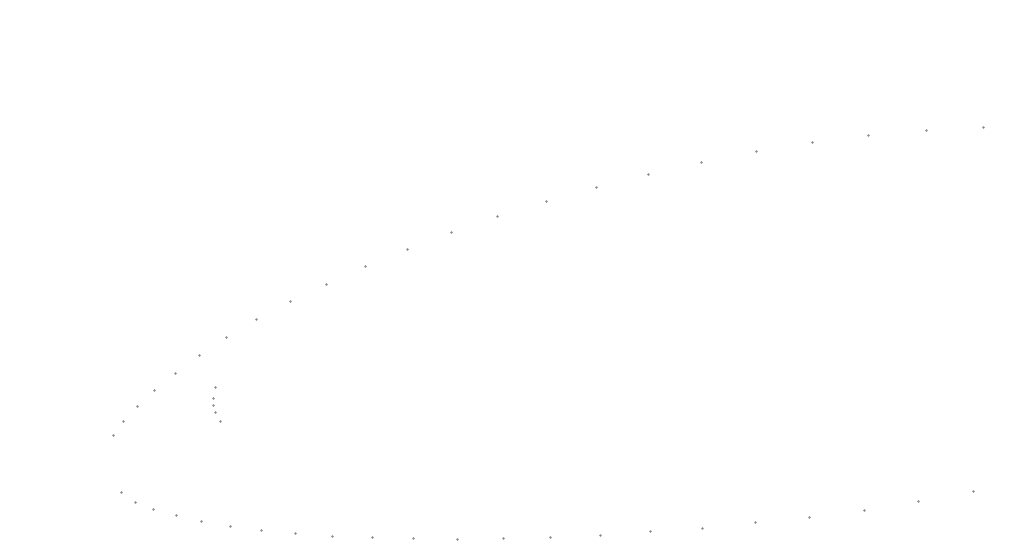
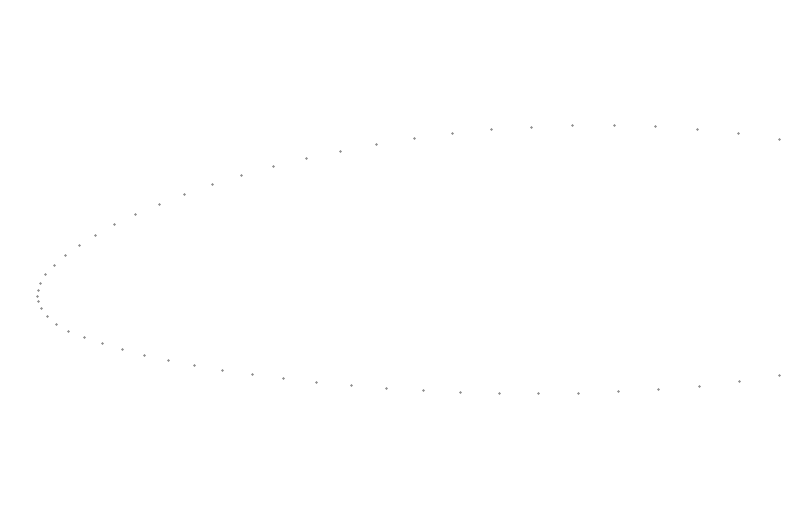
part: (216, 404) -> (39, 295), moved

